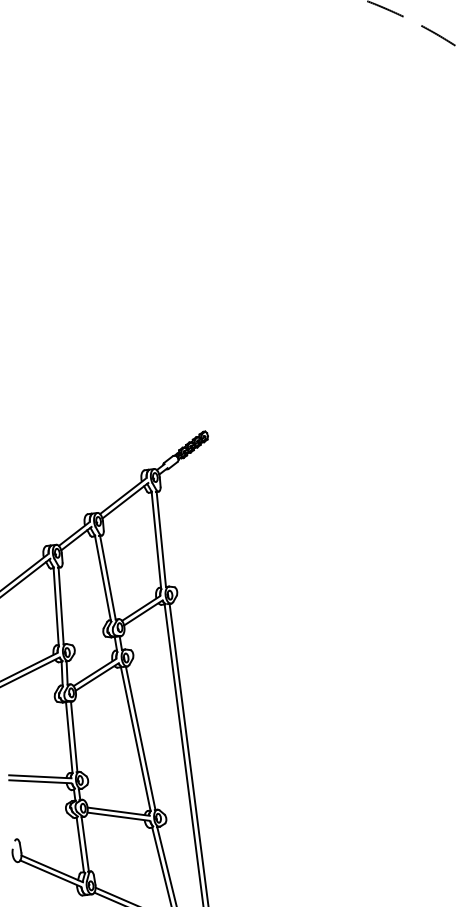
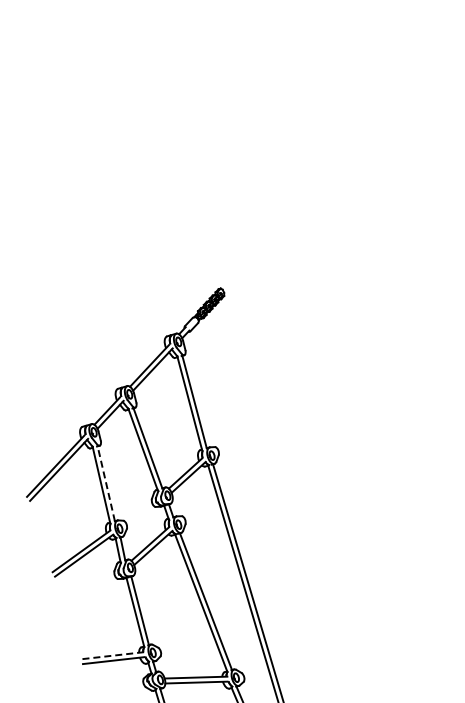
line: (61, 605) -> (106, 483), solid -> dashed
line: (39, 776) -> (112, 655), solid -> dashed

